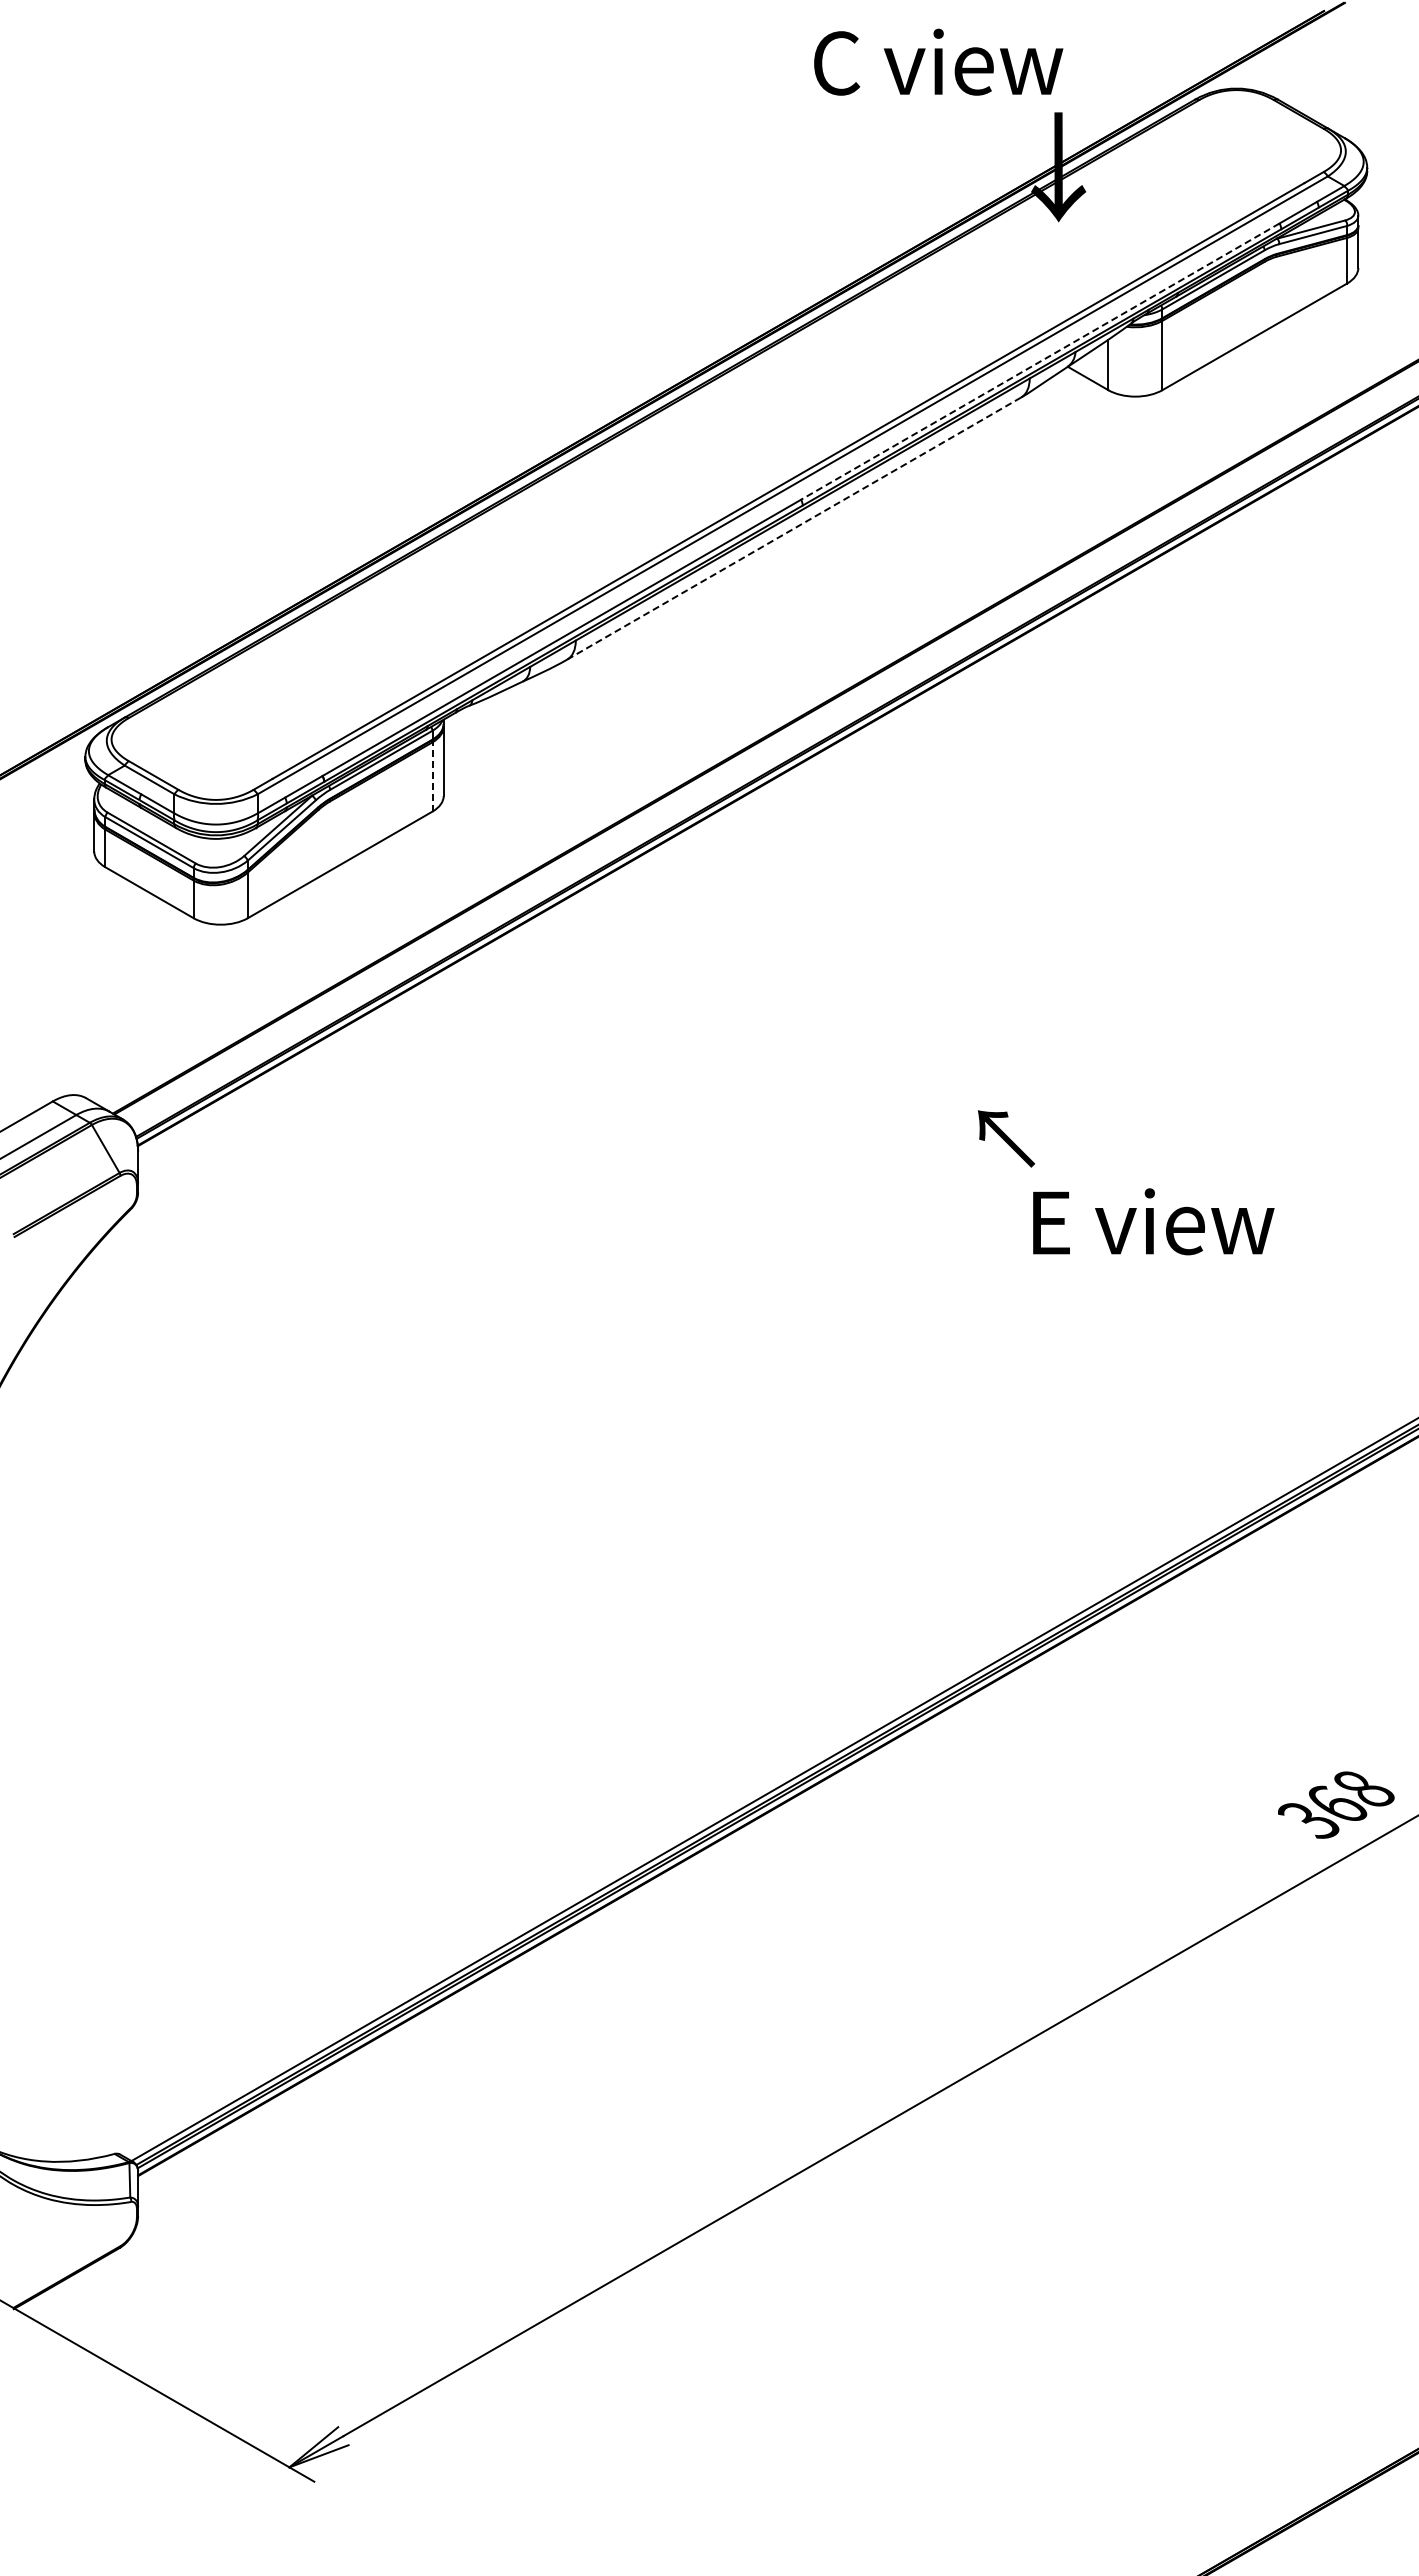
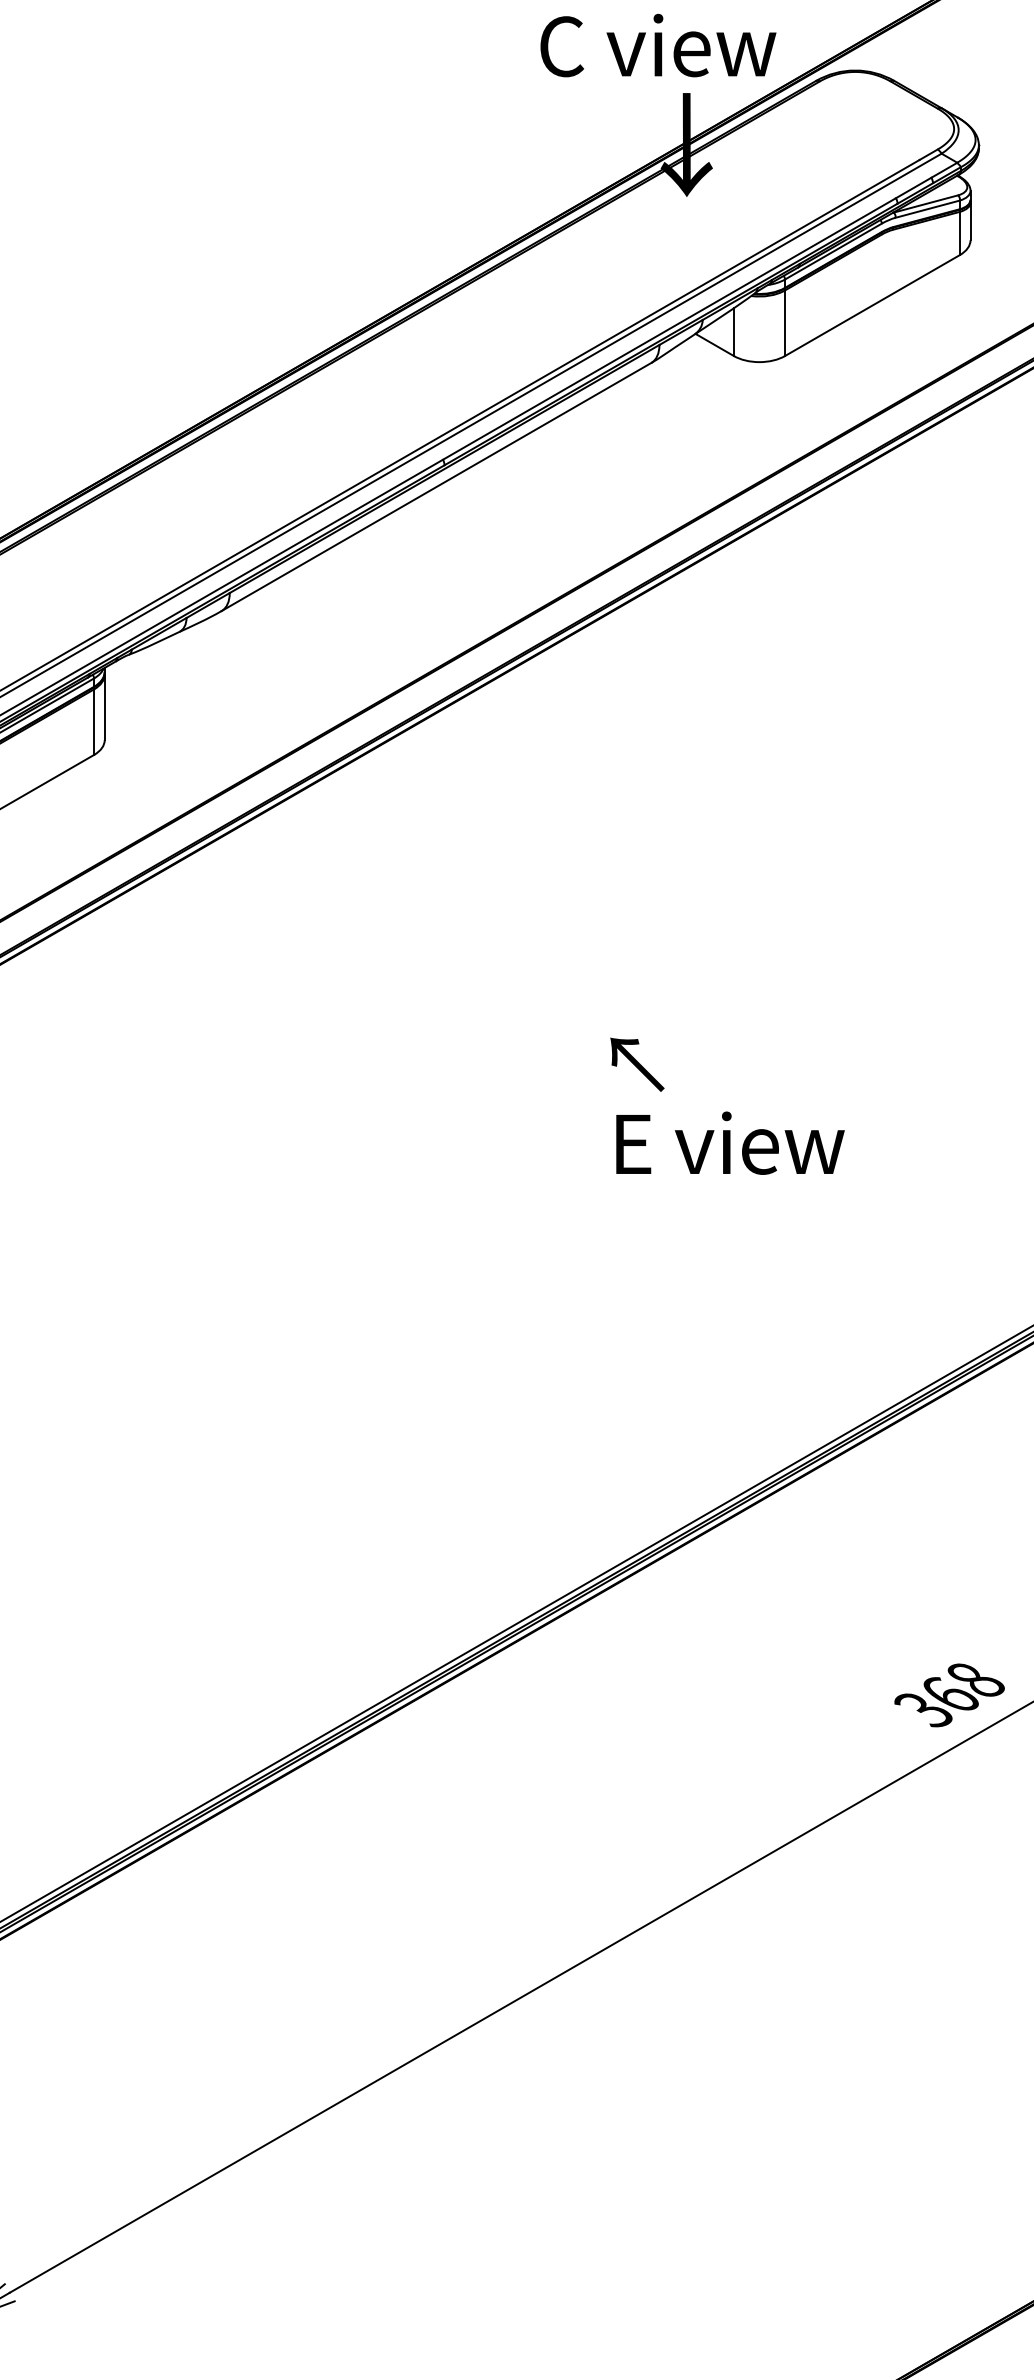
text: (938, 61) -> (658, 44), moved
line: (1039, 361) -> (668, 328), dashed -> solid
line: (794, 528) -> (436, 486), dashed -> solid
line: (432, 776) -> (94, 721), dashed -> solid
text: (1153, 1221) -> (730, 1142), moved

